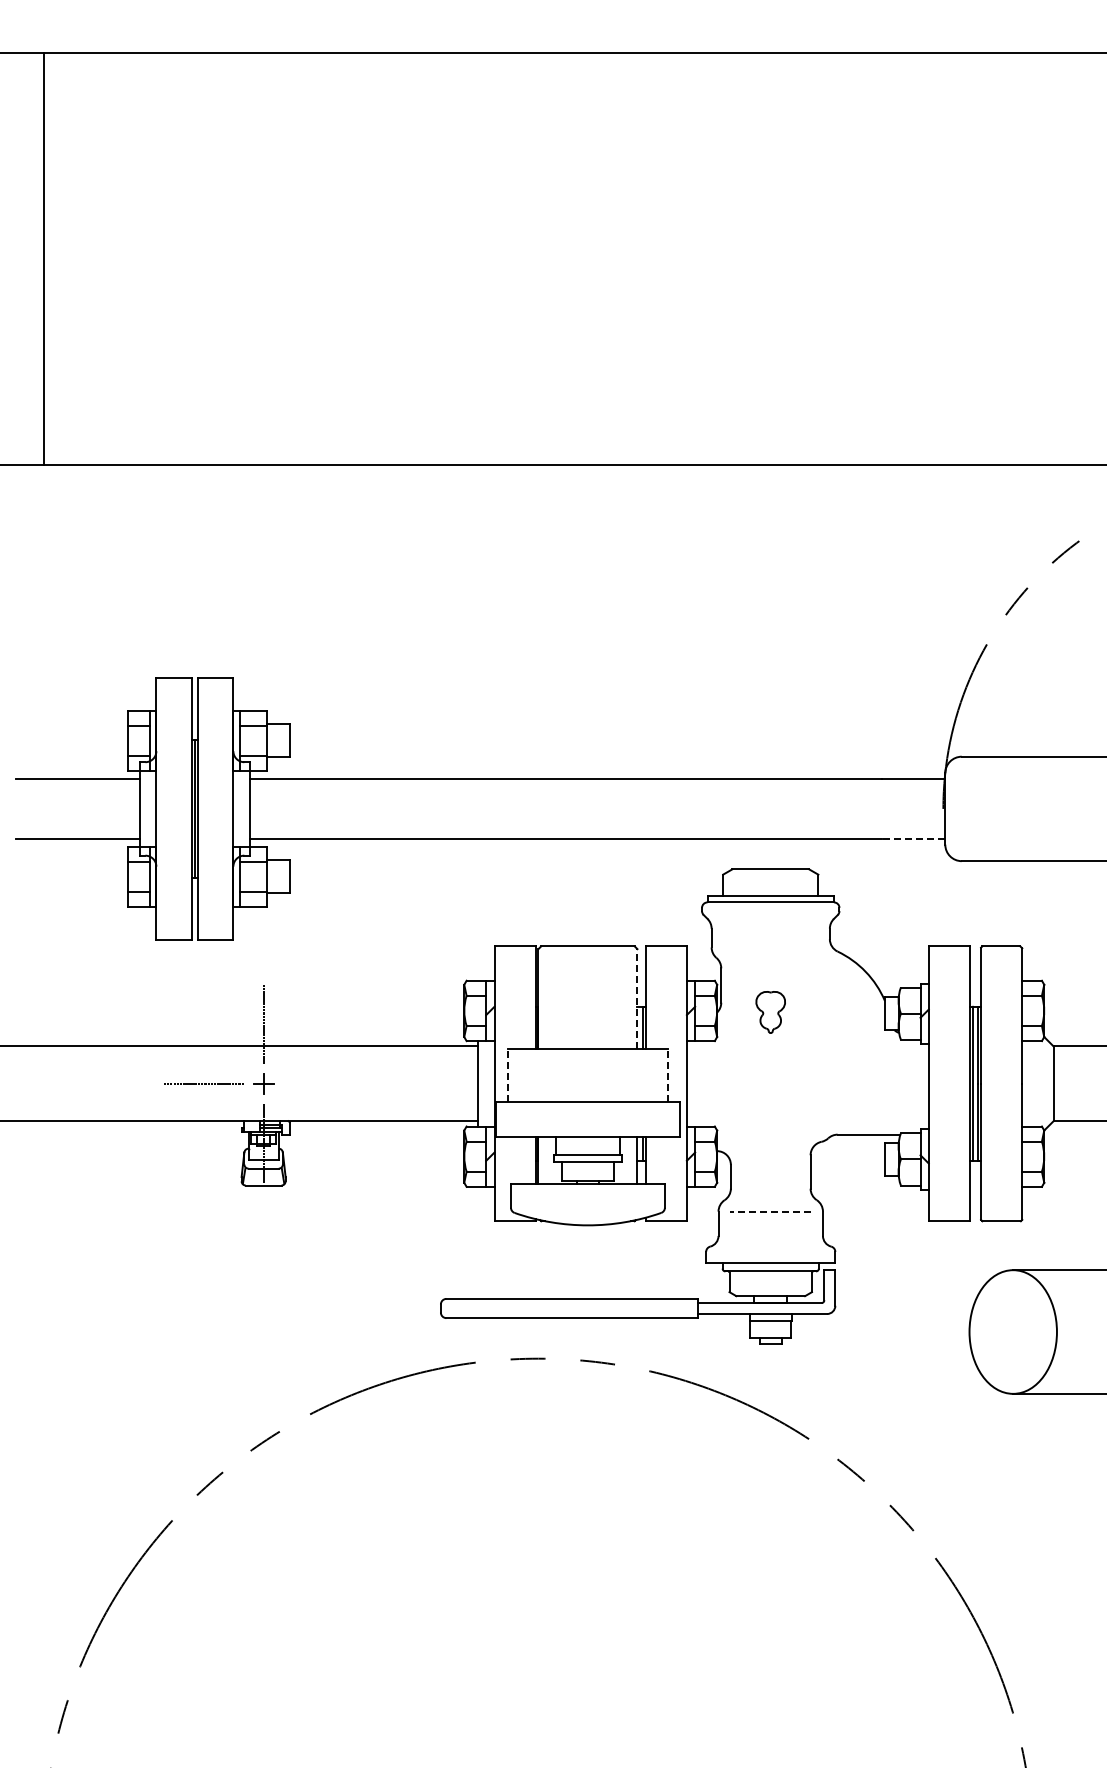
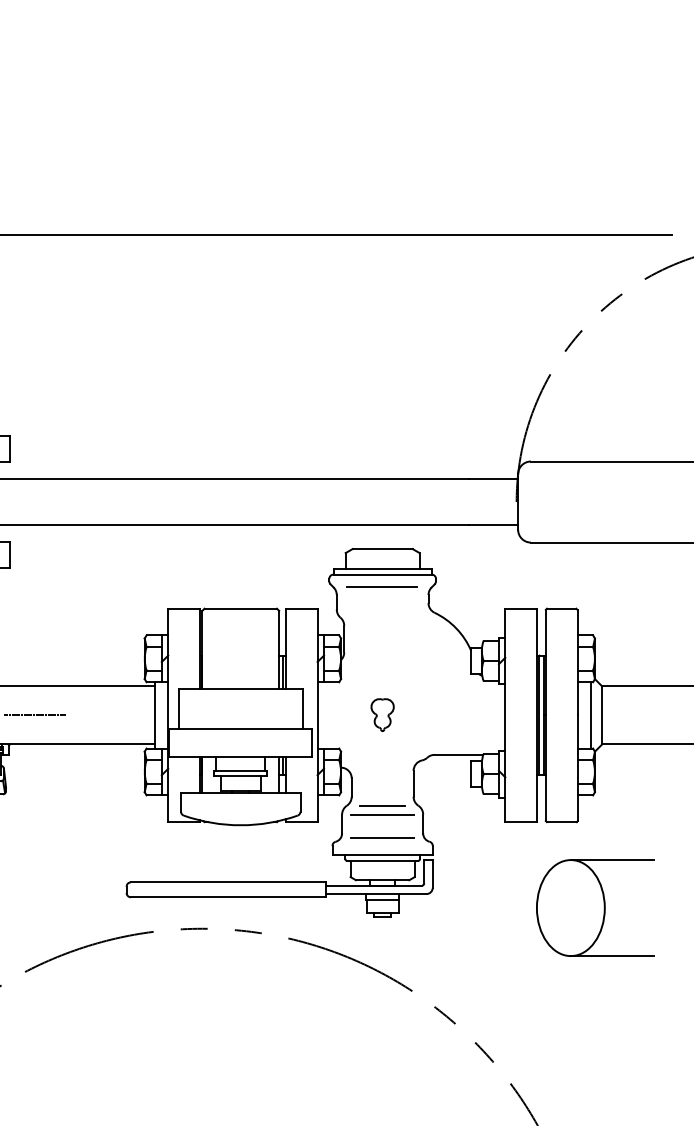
line: (913, 838) -> (493, 524), dashed -> solid
line: (770, 918) -> (382, 587), added
line: (637, 998) -> (279, 649), dashed -> solid
part: (770, 1012) -> (382, 715), moved
line: (508, 1075) -> (179, 708), dashed -> solid
line: (667, 1075) -> (302, 708), dashed -> solid
line: (323, 1083) -> (35, 715), added
line: (1038, 1083) -> (590, 715), added
line: (770, 1201) -> (382, 806), added
line: (770, 1211) -> (382, 814), dashed -> solid
line: (770, 1242) -> (382, 838), added

